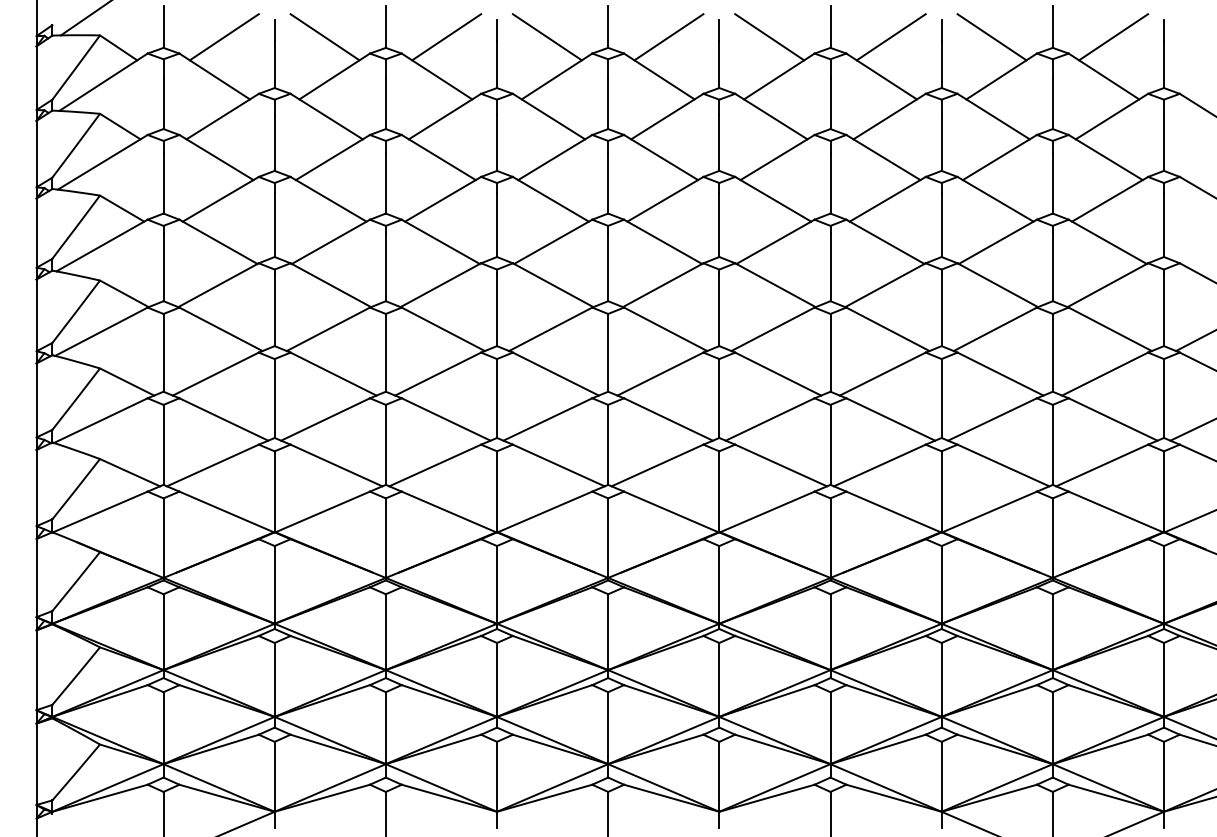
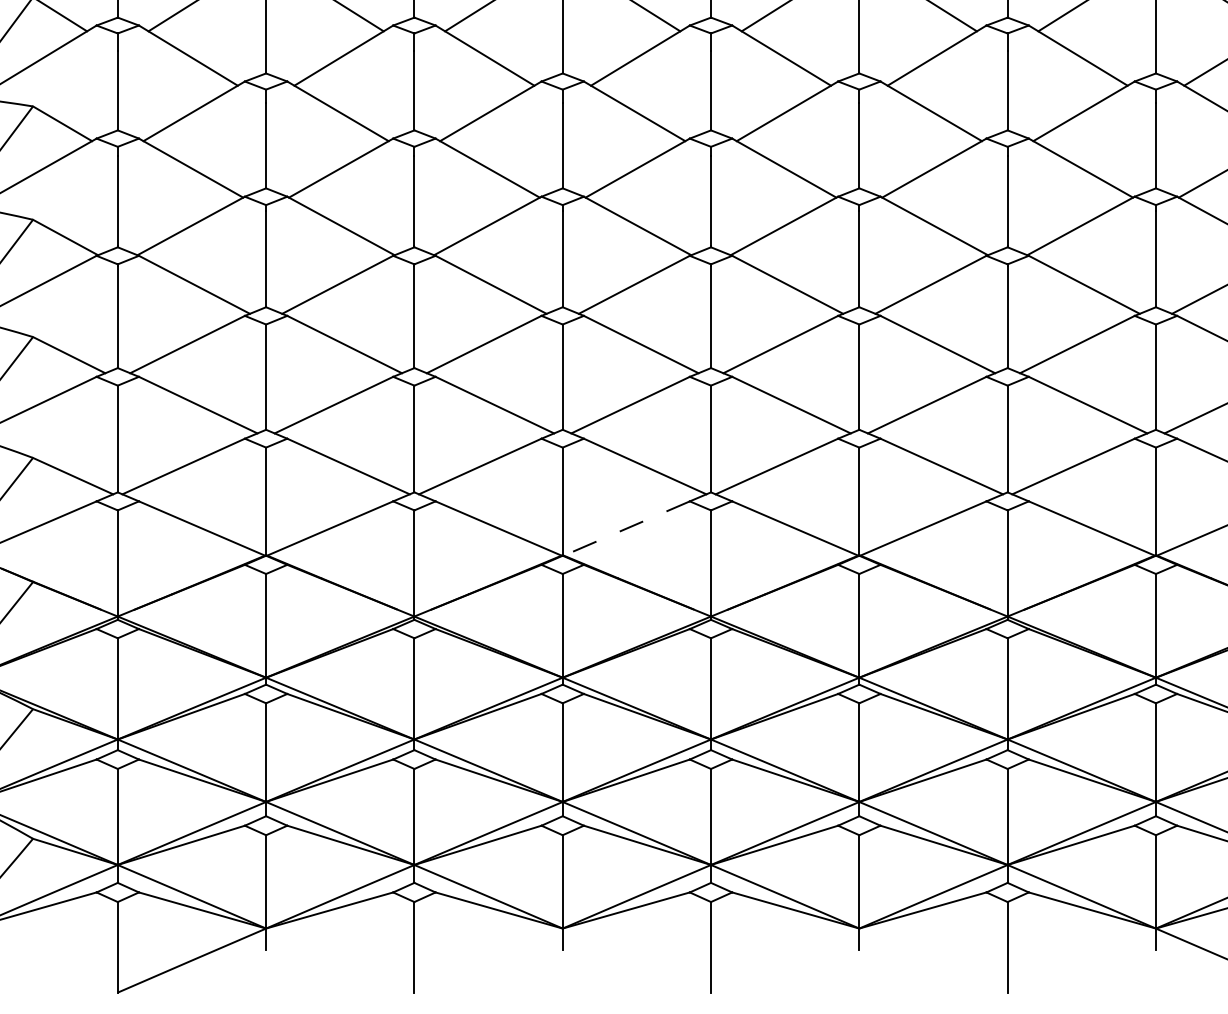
line: (544, 512) -> (626, 529), solid -> dashed

